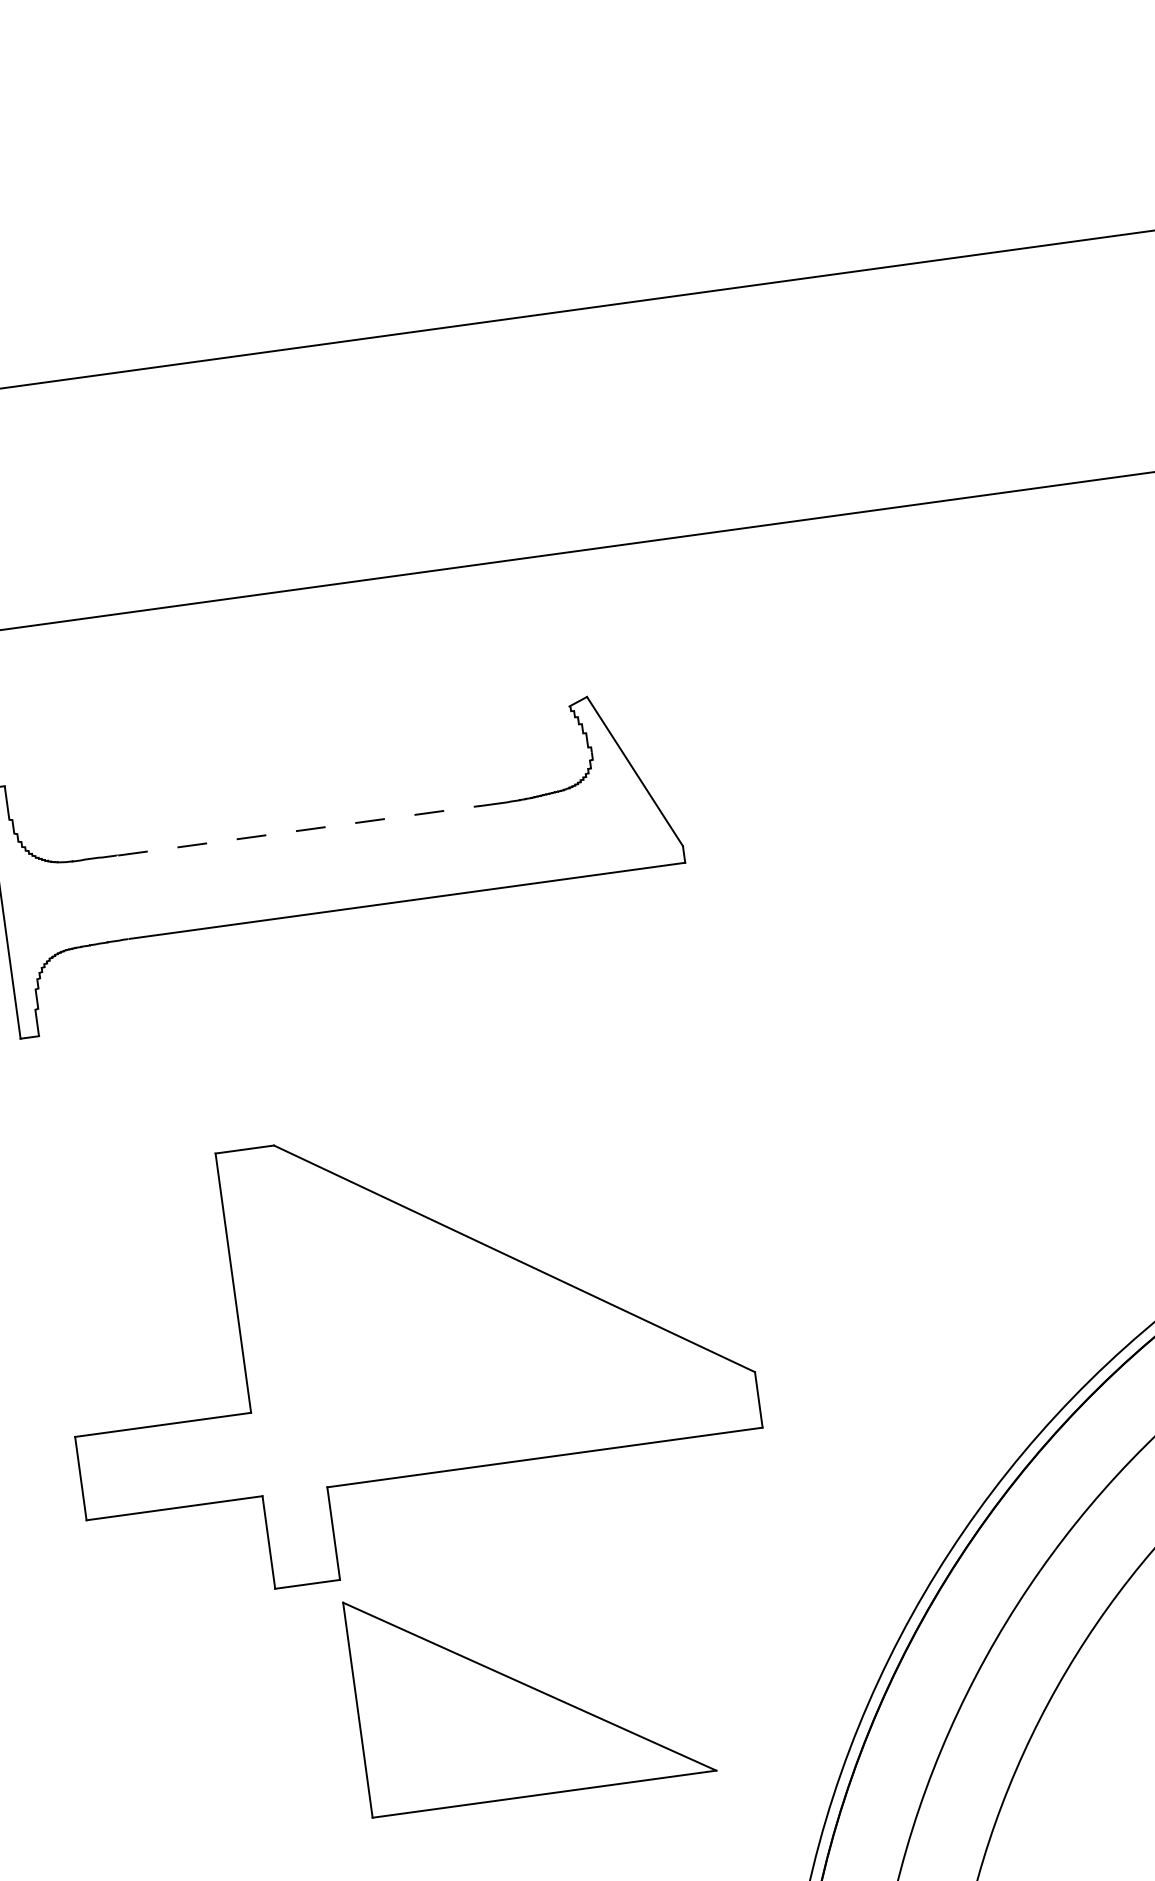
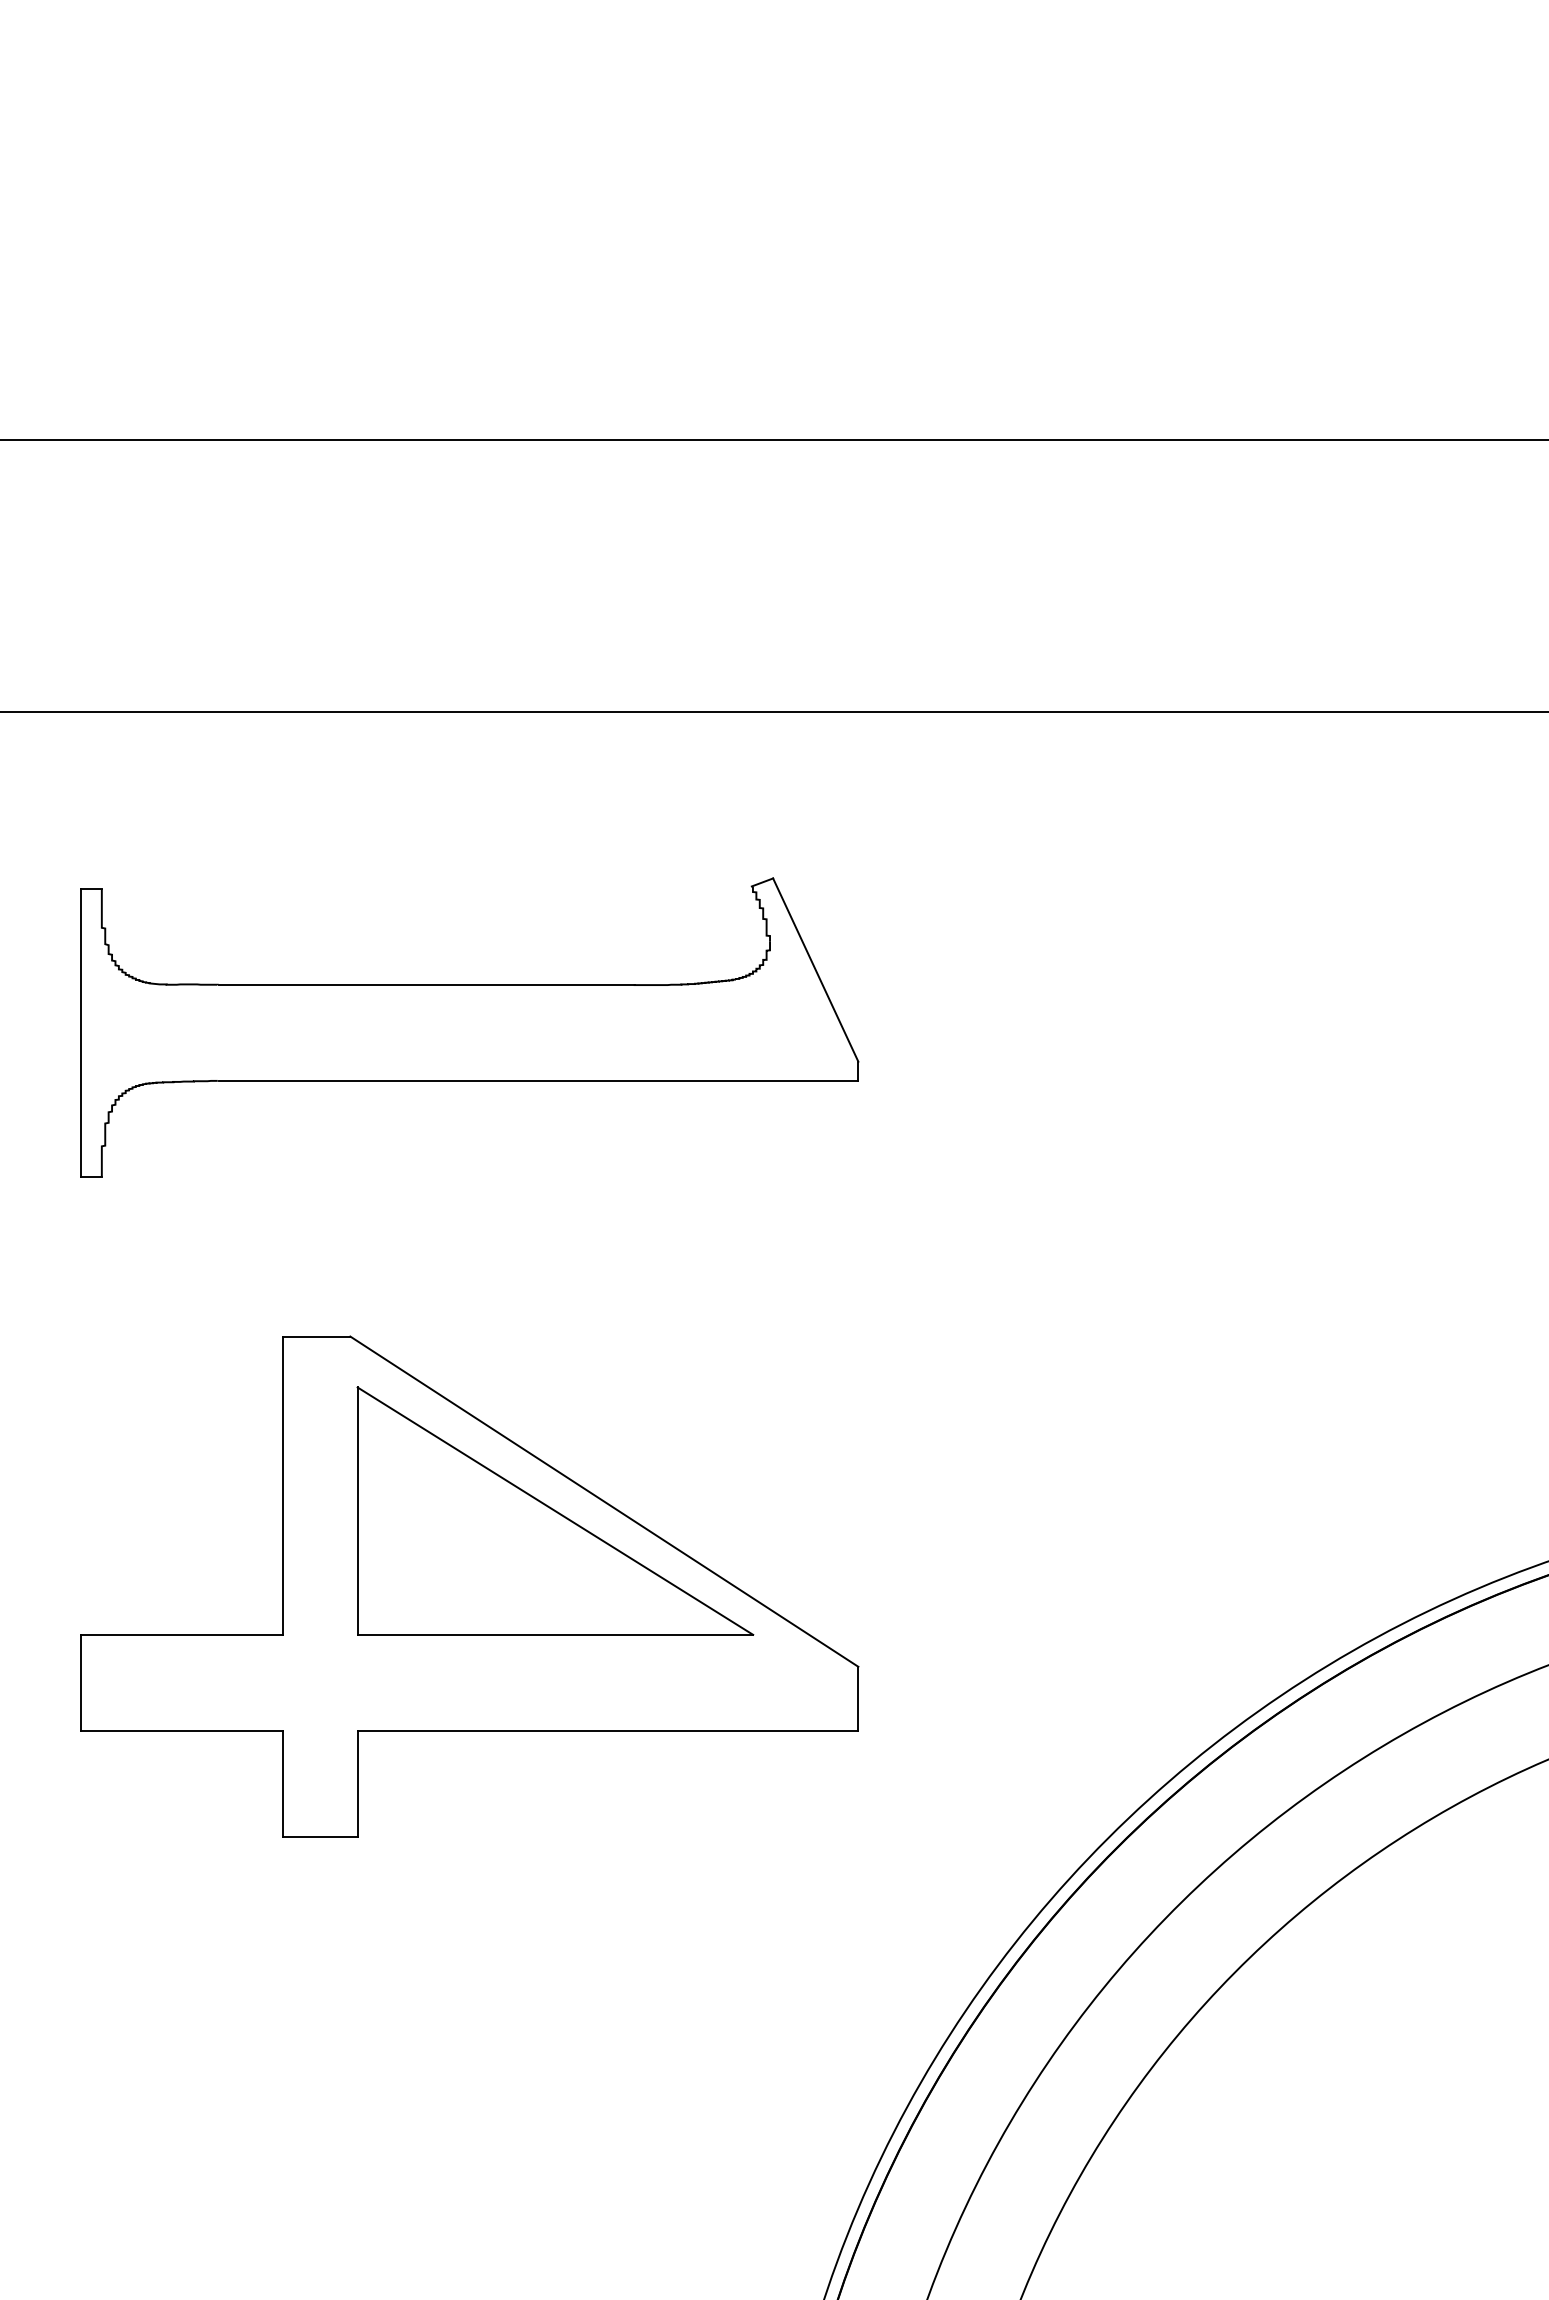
line: (298, 830) -> (426, 984), dashed -> solid
part: (529, 1686) -> (555, 1510), moved

